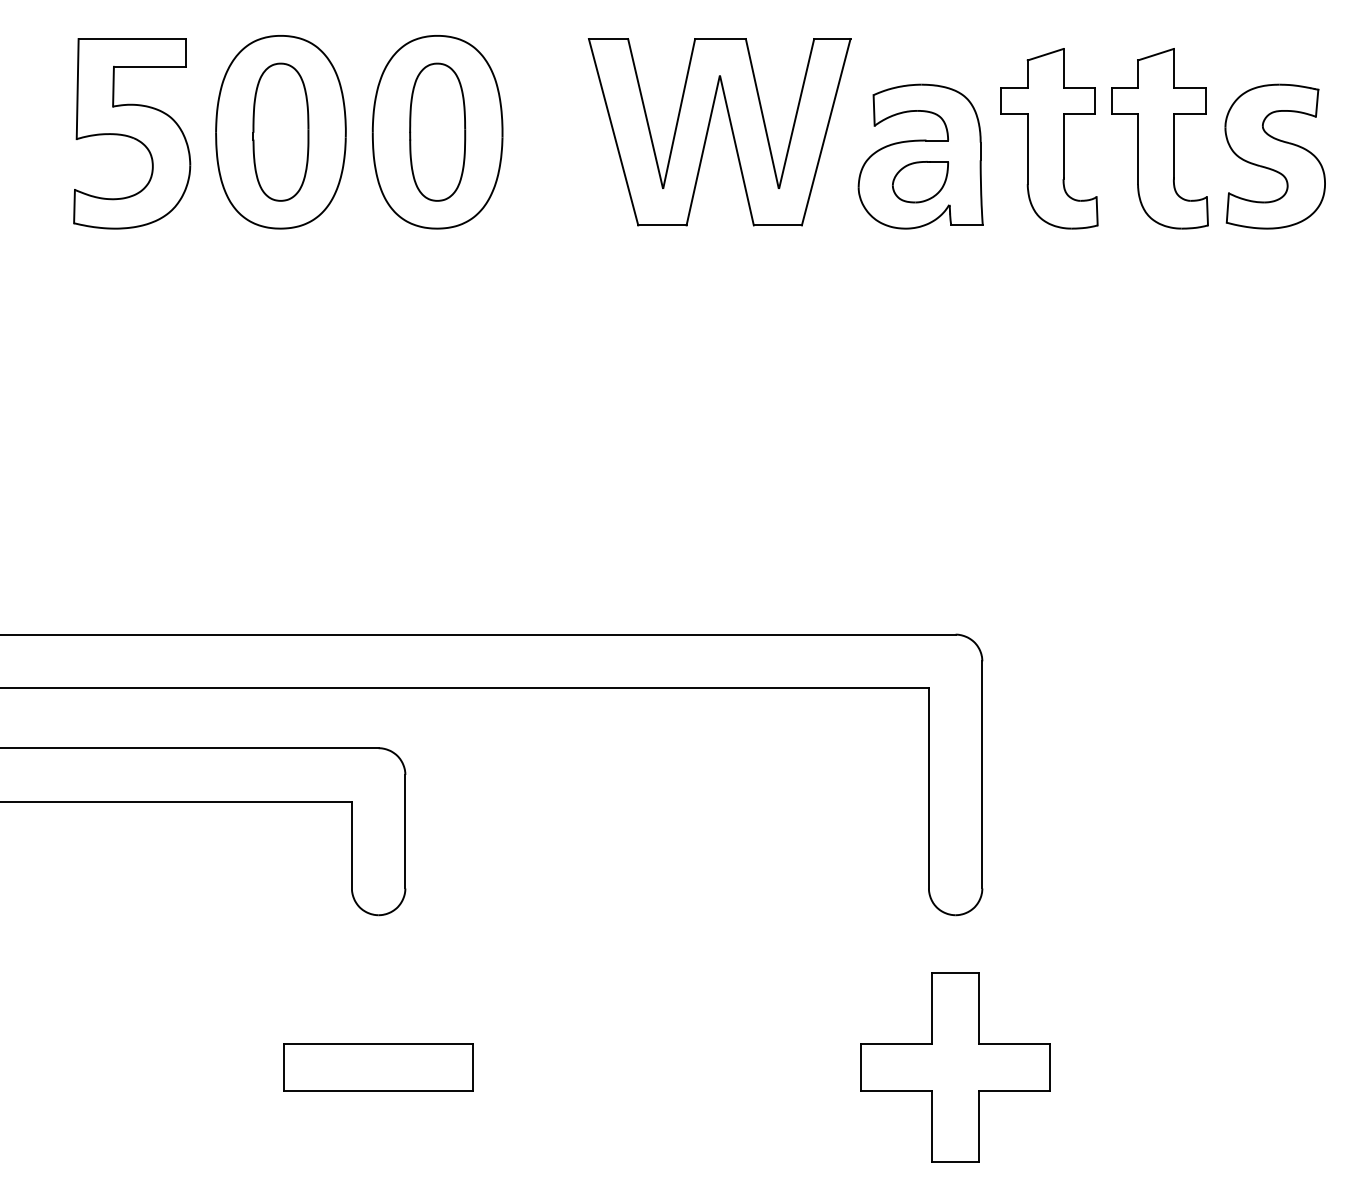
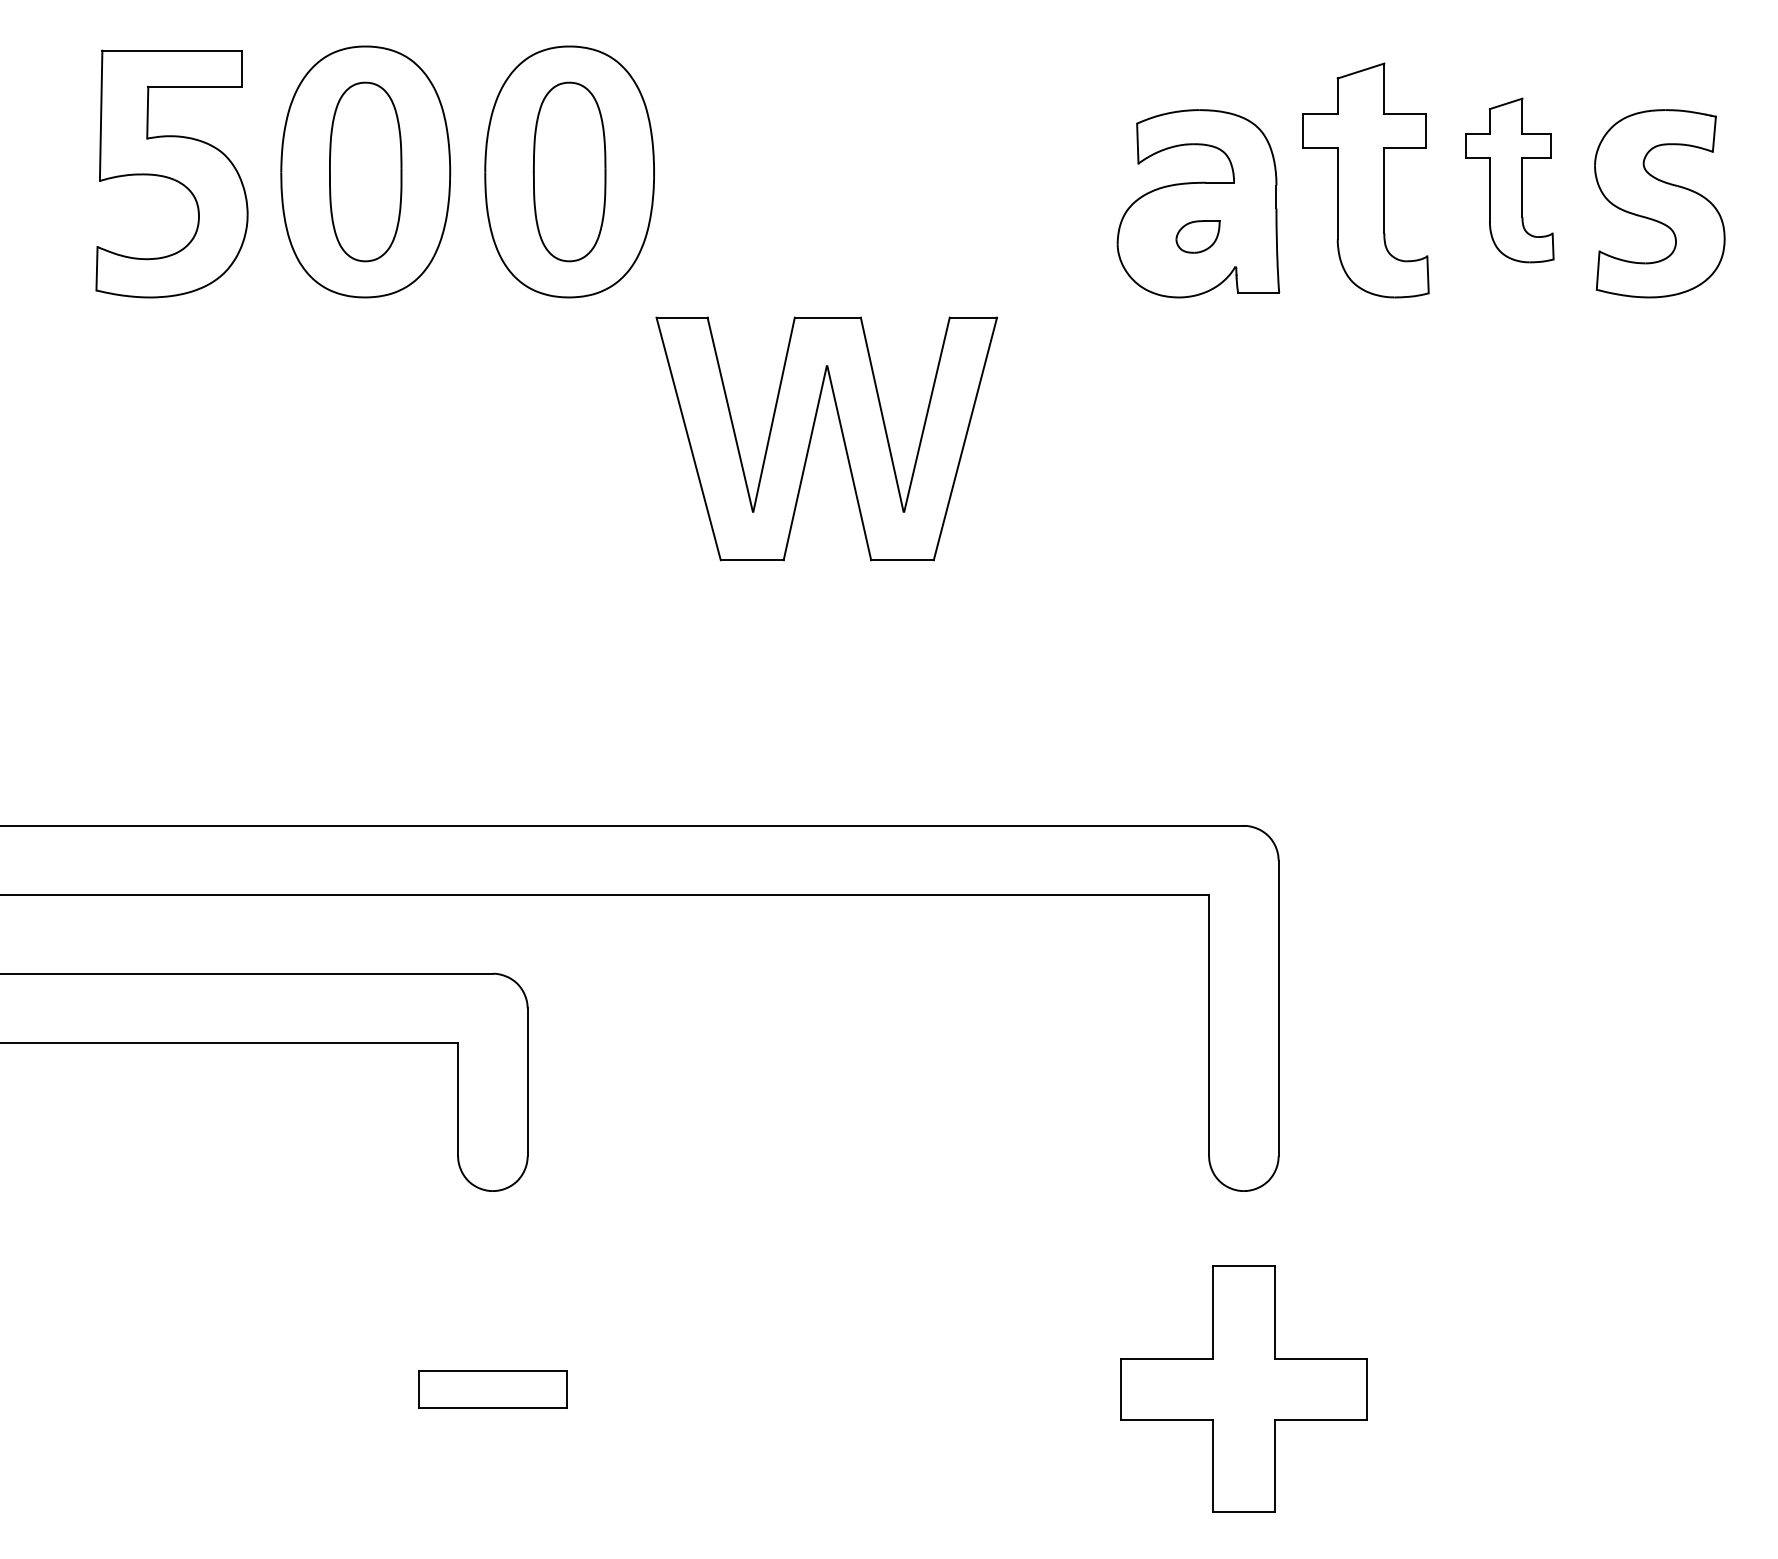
part: (708, 130) -> (812, 436), moved
part: (1159, 138) -> (1509, 180), size x0.7
part: (920, 181) -> (1197, 236), size x0.6
part: (378, 1067) -> (492, 1389), size x0.6

